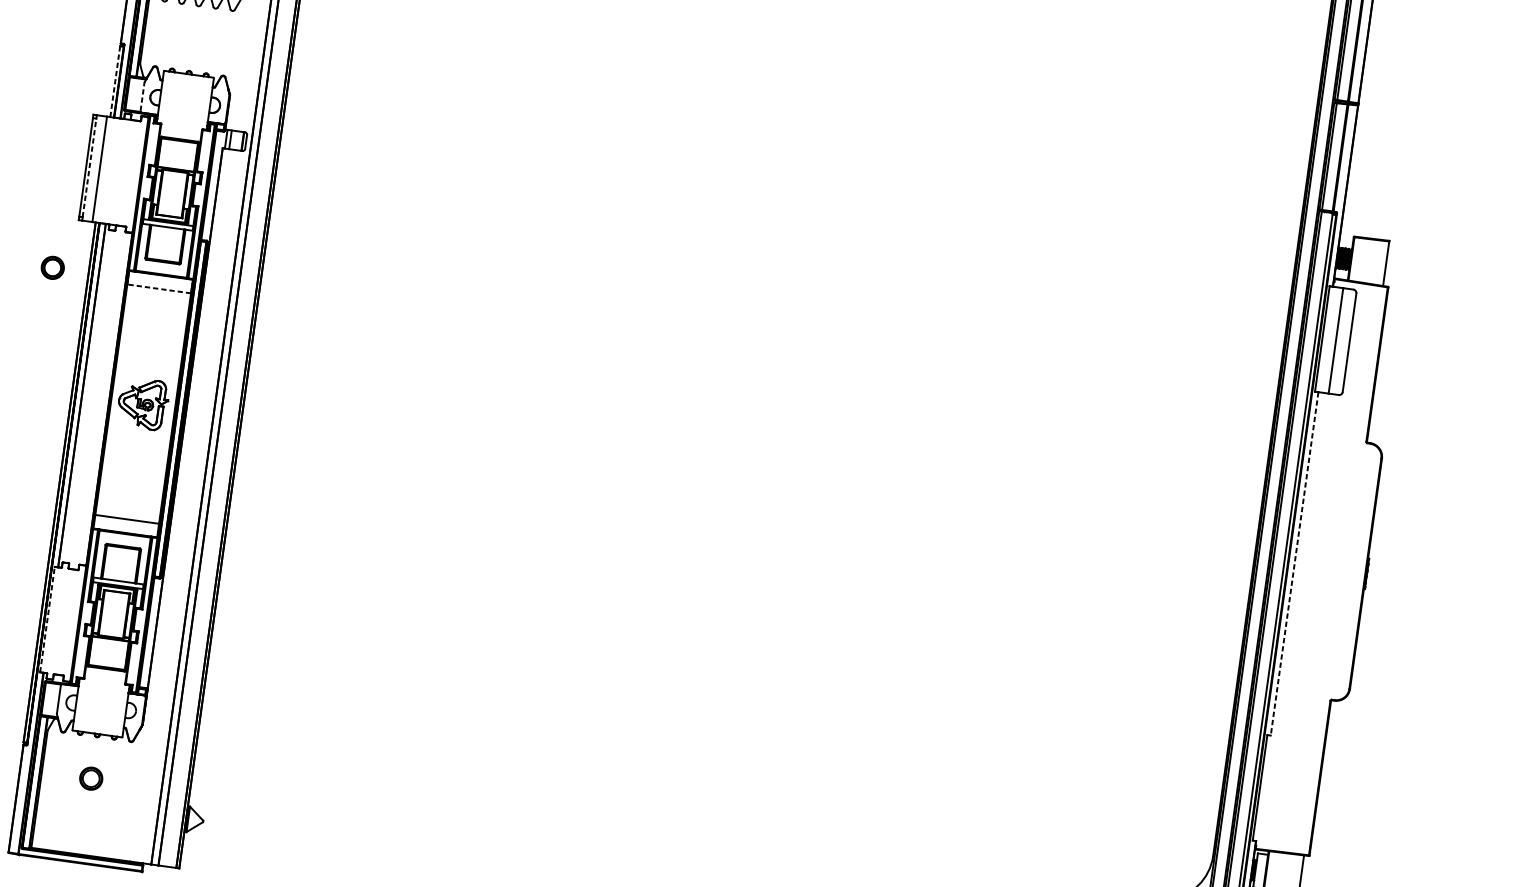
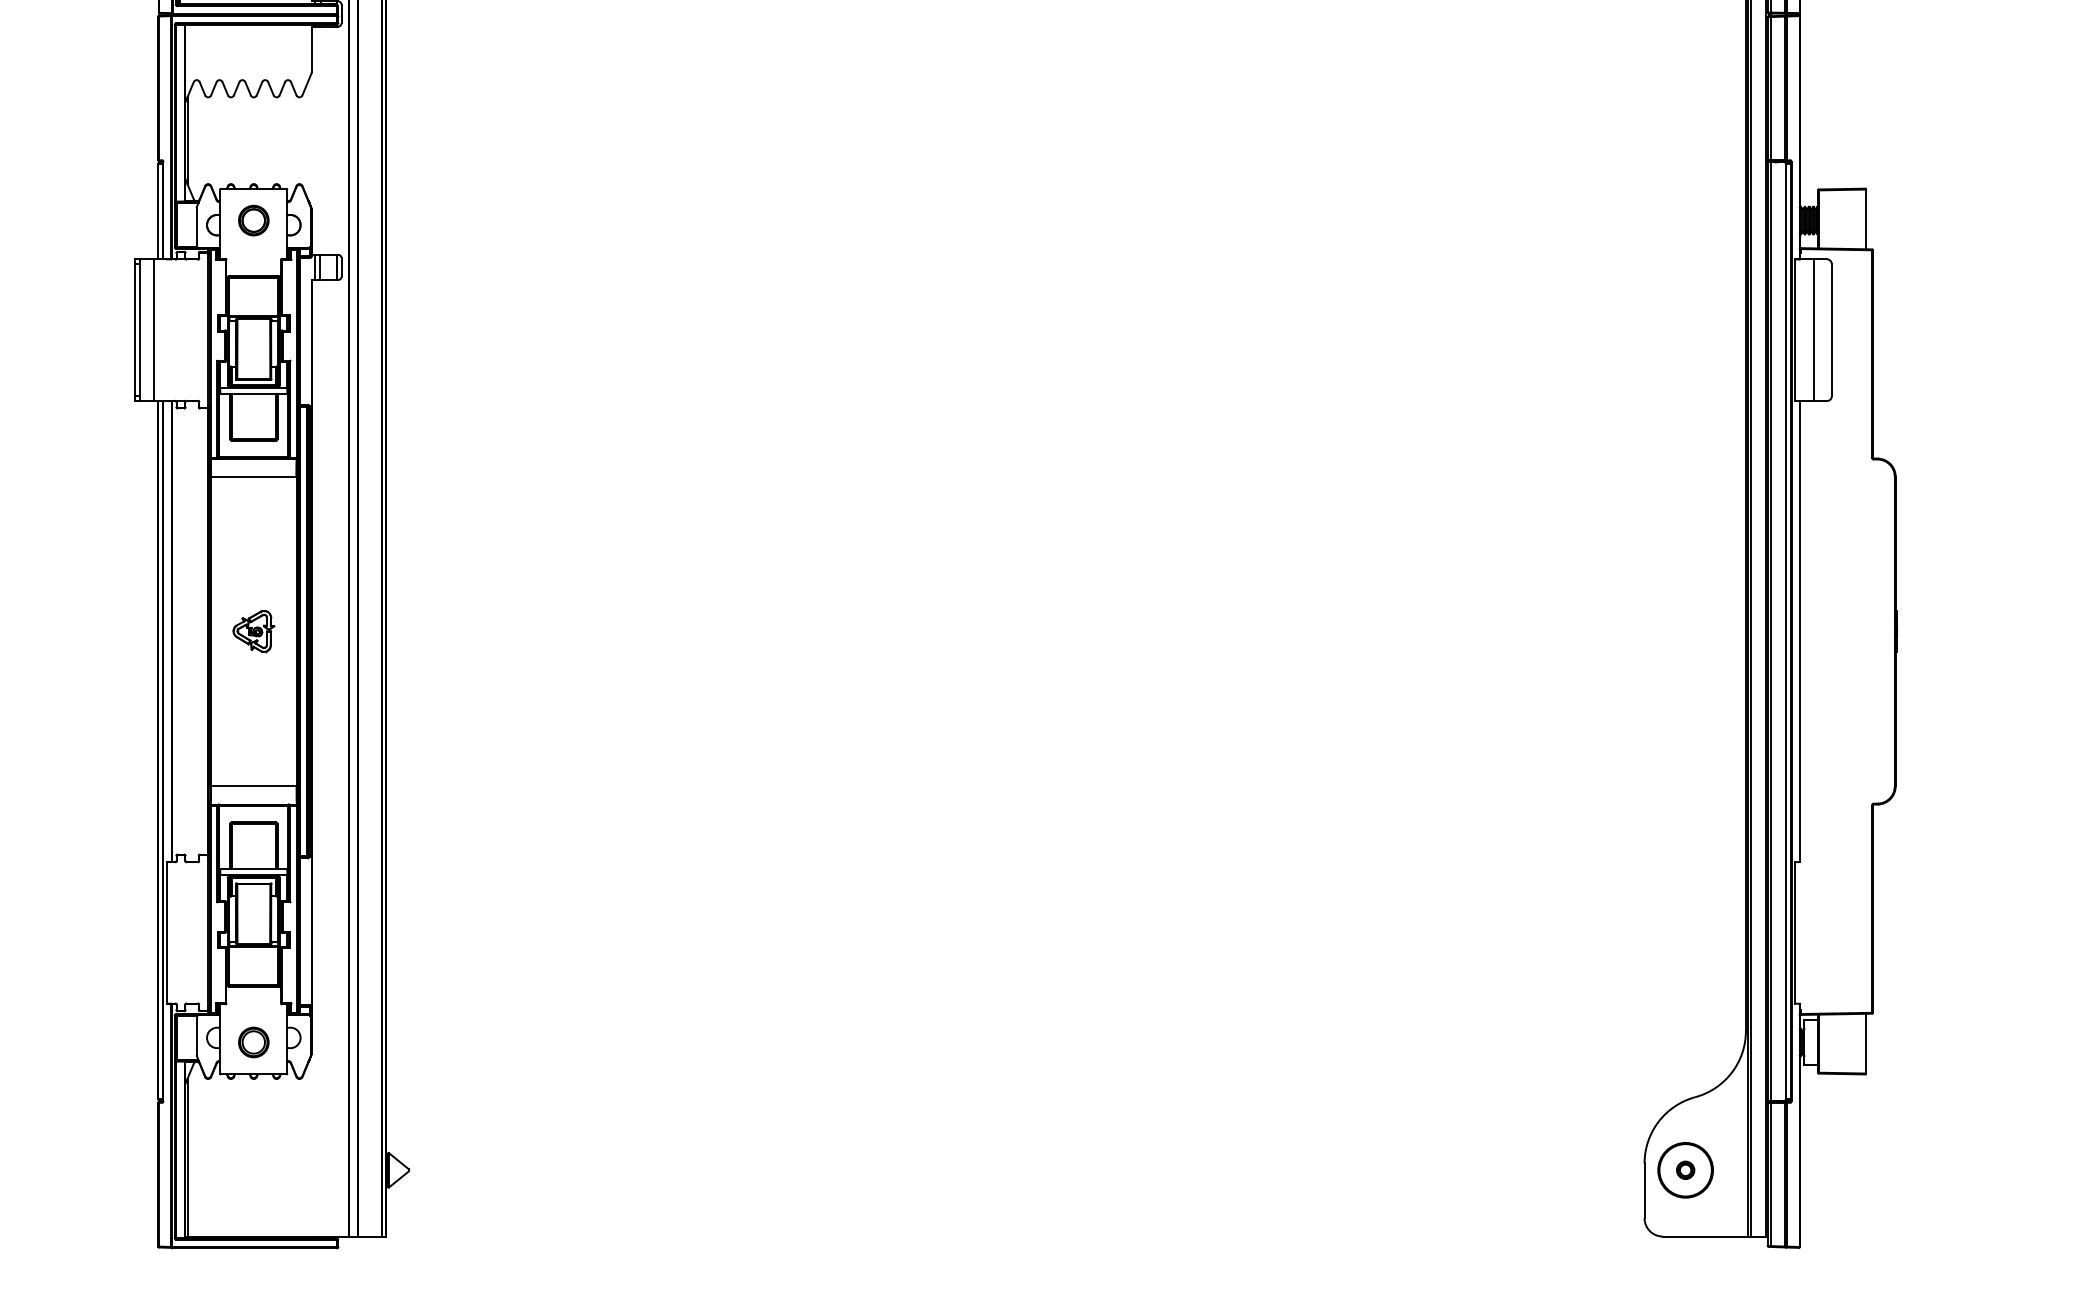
line: (115, 81) -> (158, 211), dashed -> solid
line: (142, 96) -> (196, 226), dashed -> solid
line: (89, 167) -> (139, 329), dashed -> solid
part: (52, 267) -> (253, 220), moved
line: (159, 288) -> (253, 476), dashed -> solid
part: (142, 404) -> (253, 631), size x0.62
line: (1294, 564) -> (1799, 632), dashed -> solid
line: (47, 619) -> (167, 932), dashed -> solid
part: (91, 778) -> (253, 1042), moved

